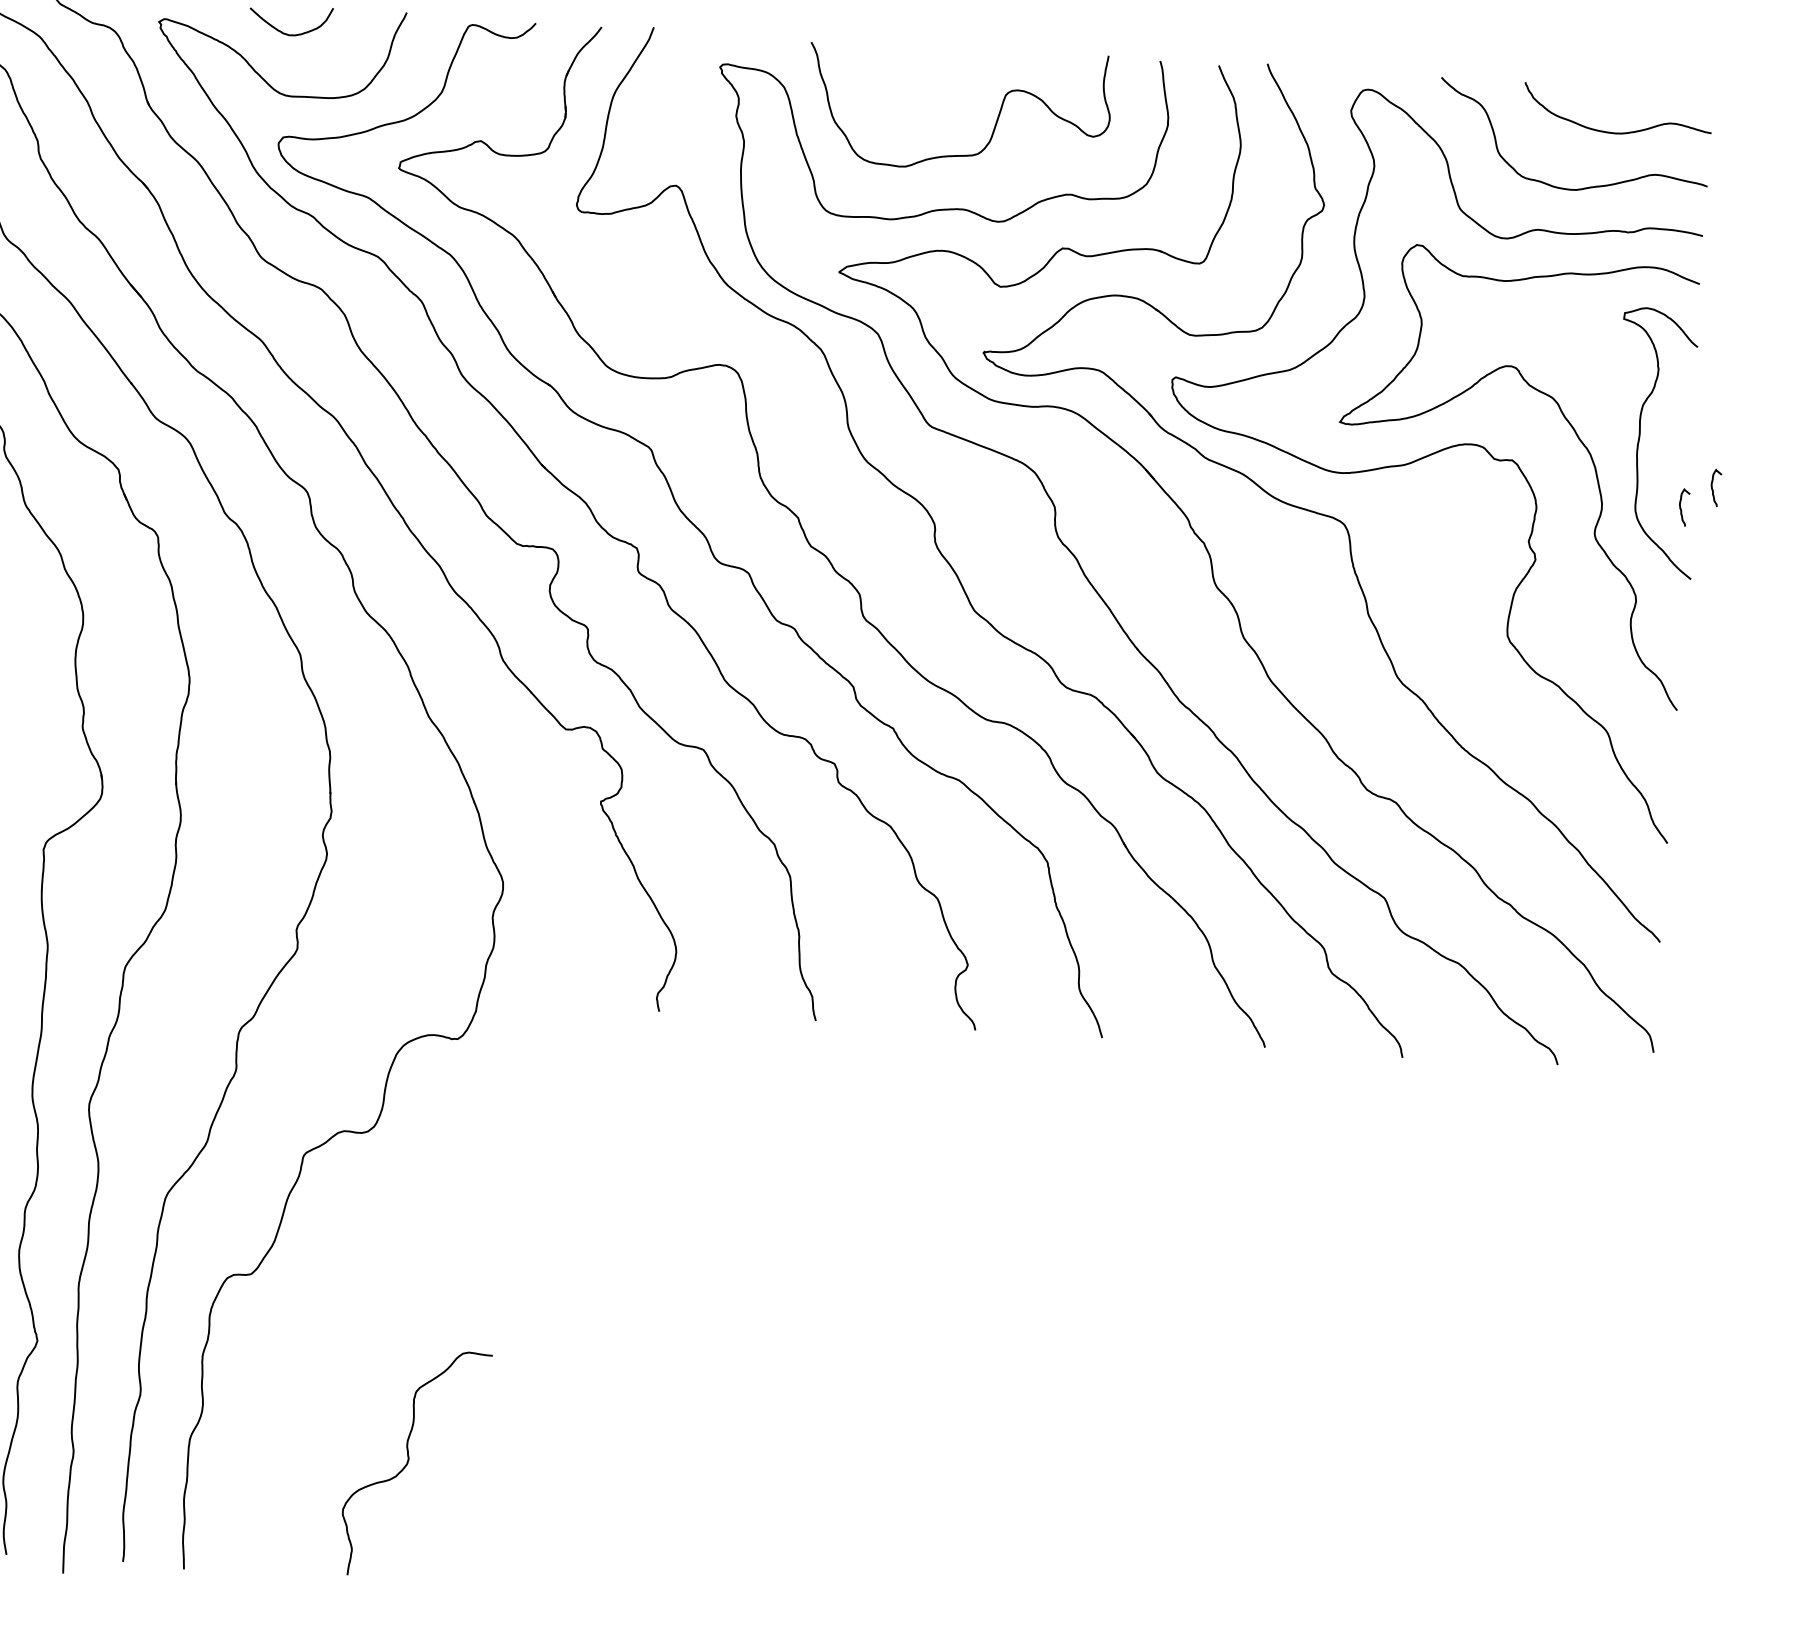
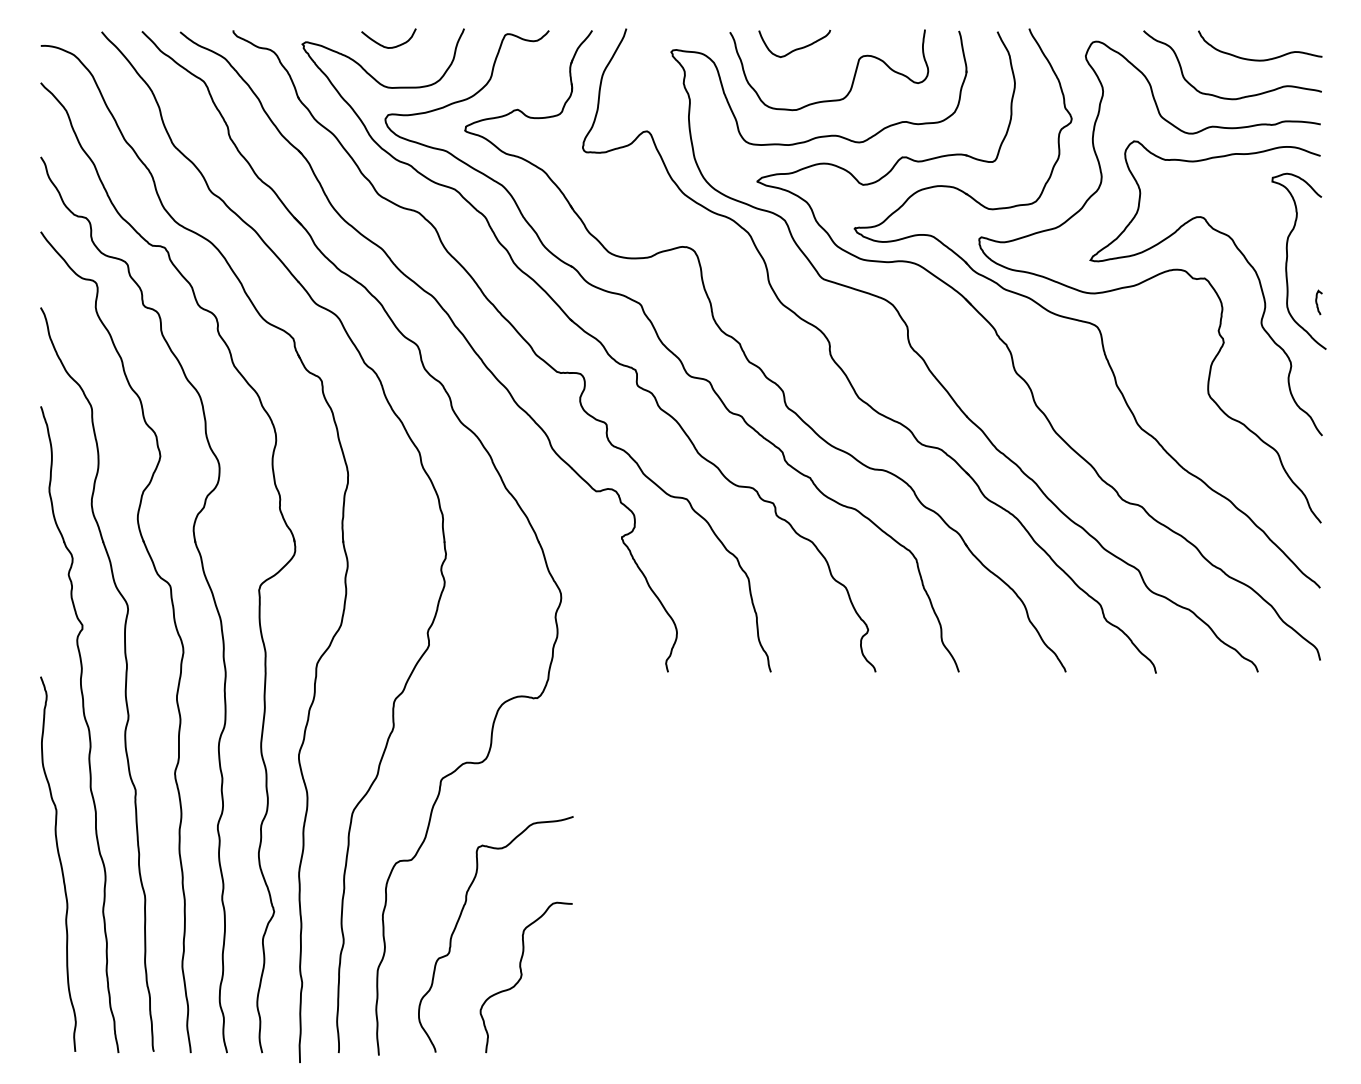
curve: (911, 72) -> (796, 48), added
curve: (1713, 487) -> (1337, 288), removed
curve: (320, 1367) -> (460, 918), added

